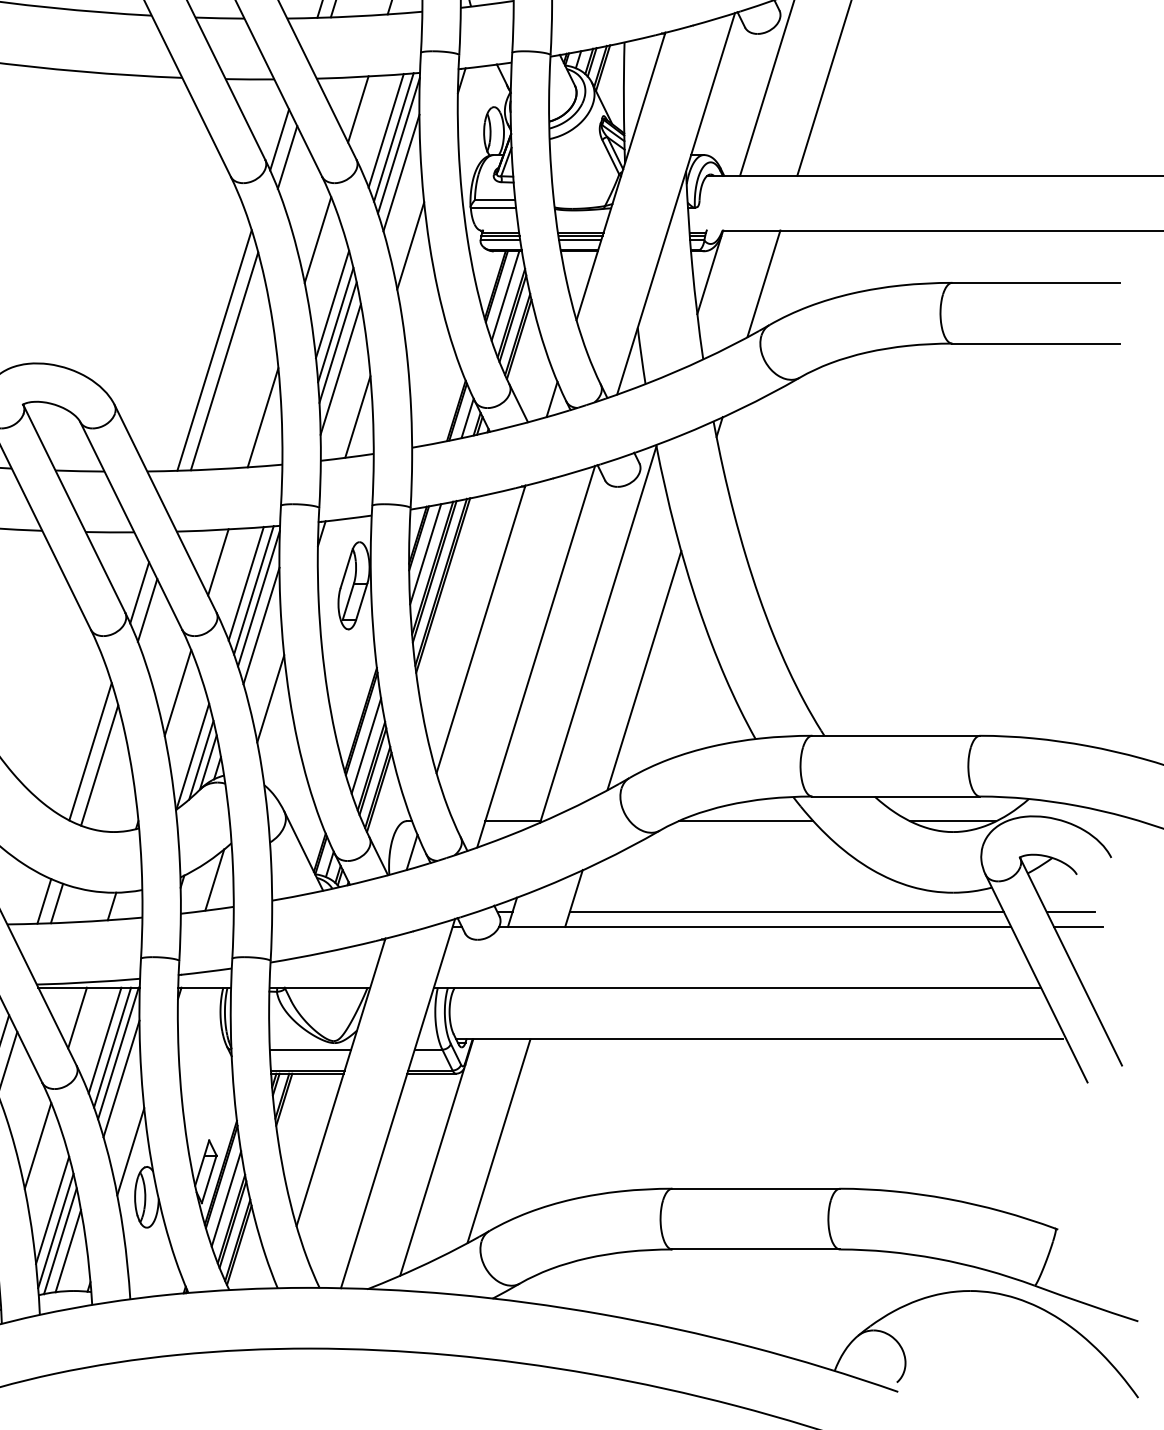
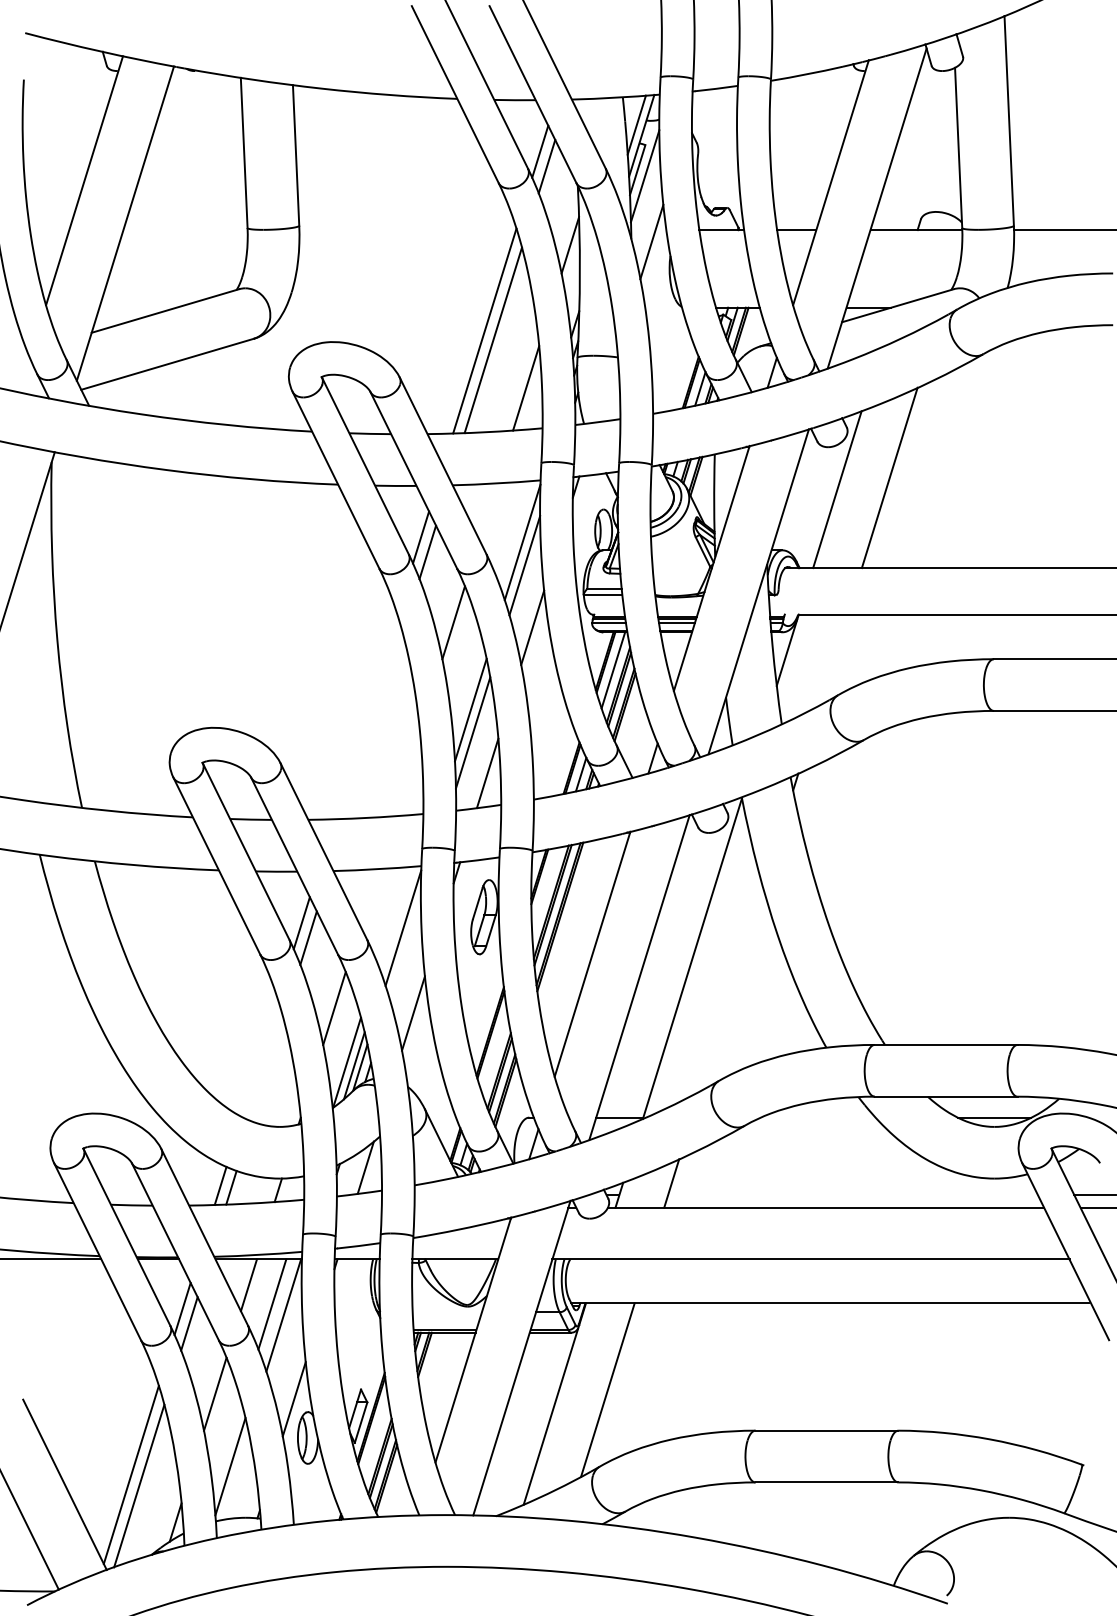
line: (357, 109) -> (487, 511), removed
line: (385, 130) -> (511, 529), removed
line: (394, 137) -> (518, 535), removed
line: (763, 283) -> (833, 659), removed
line: (331, 304) -> (465, 677), removed
line: (335, 324) -> (468, 694), removed
line: (214, 350) -> (365, 716), removed
line: (223, 360) -> (373, 725), removed
line: (262, 417) -> (406, 773), removed
line: (425, 554) -> (545, 890), removed
line: (217, 561) -> (368, 896), removed
line: (246, 583) -> (392, 915), removed
line: (254, 589) -> (399, 920), removed
line: (261, 626) -> (405, 951), removed
line: (644, 669) -> (731, 988), removed
line: (365, 745) -> (494, 1053), removed
line: (89, 751) -> (259, 1058), removed
line: (99, 765) -> (267, 1070), removed
line: (746, 820) -> (818, 1117), removed
line: (786, 912) -> (852, 1195), removed
line: (112, 1047) -> (278, 1310), removed
line: (309, 1049) -> (446, 1312), removed
line: (121, 1078) -> (286, 1336), removed
line: (226, 1197) -> (375, 1438), removed
line: (52, 1209) -> (227, 1448), removed
line: (60, 1241) -> (234, 1475), removed
line: (67, 1250) -> (240, 1483), removed

